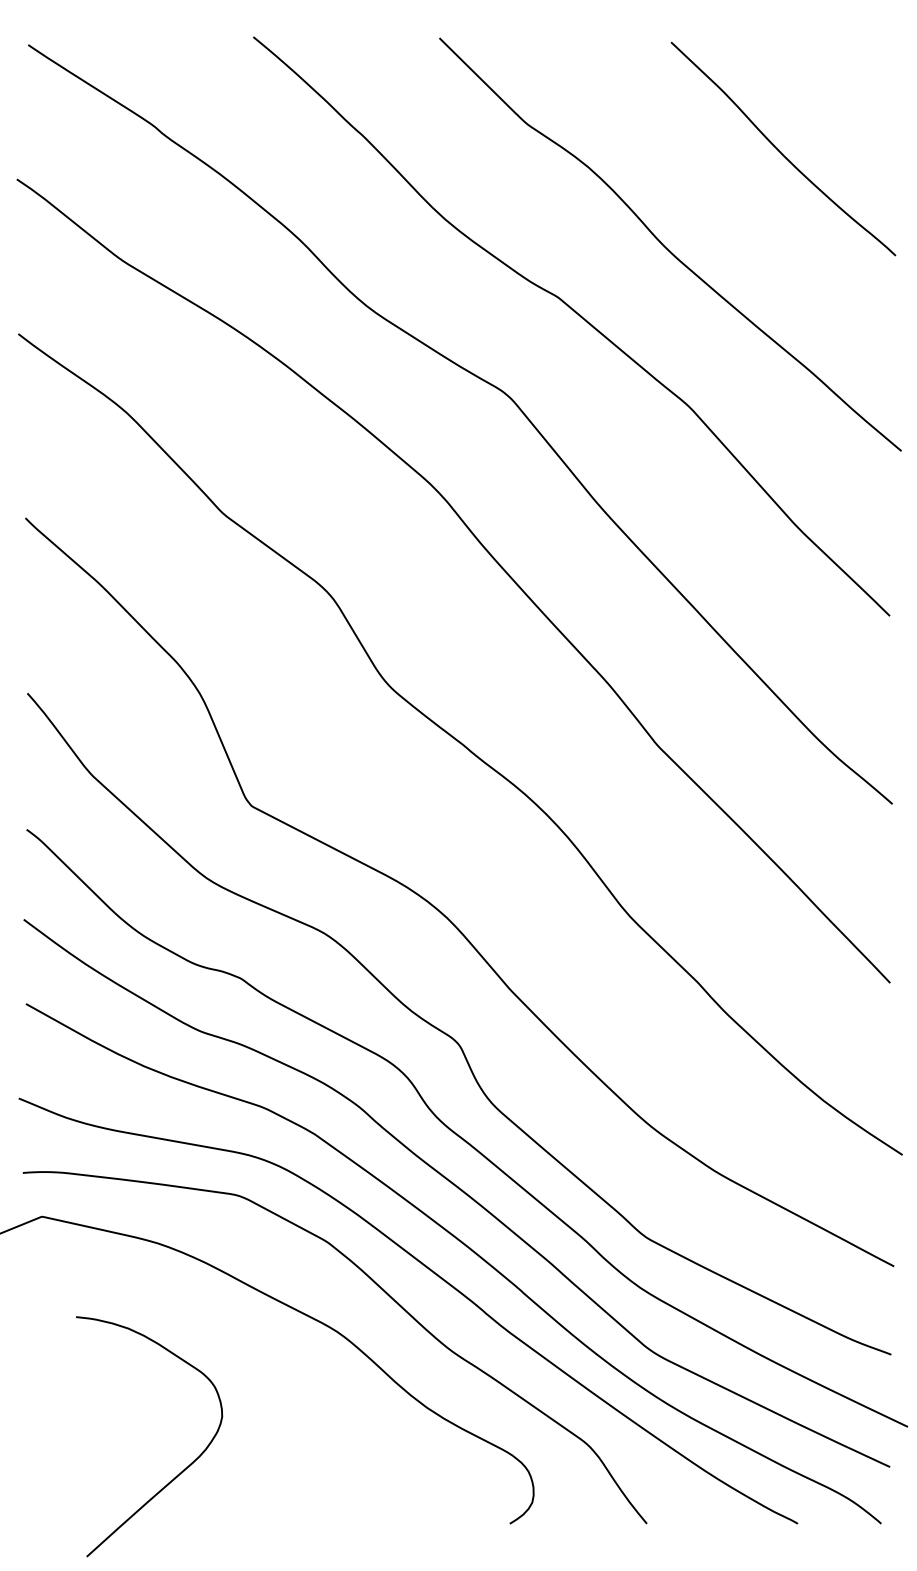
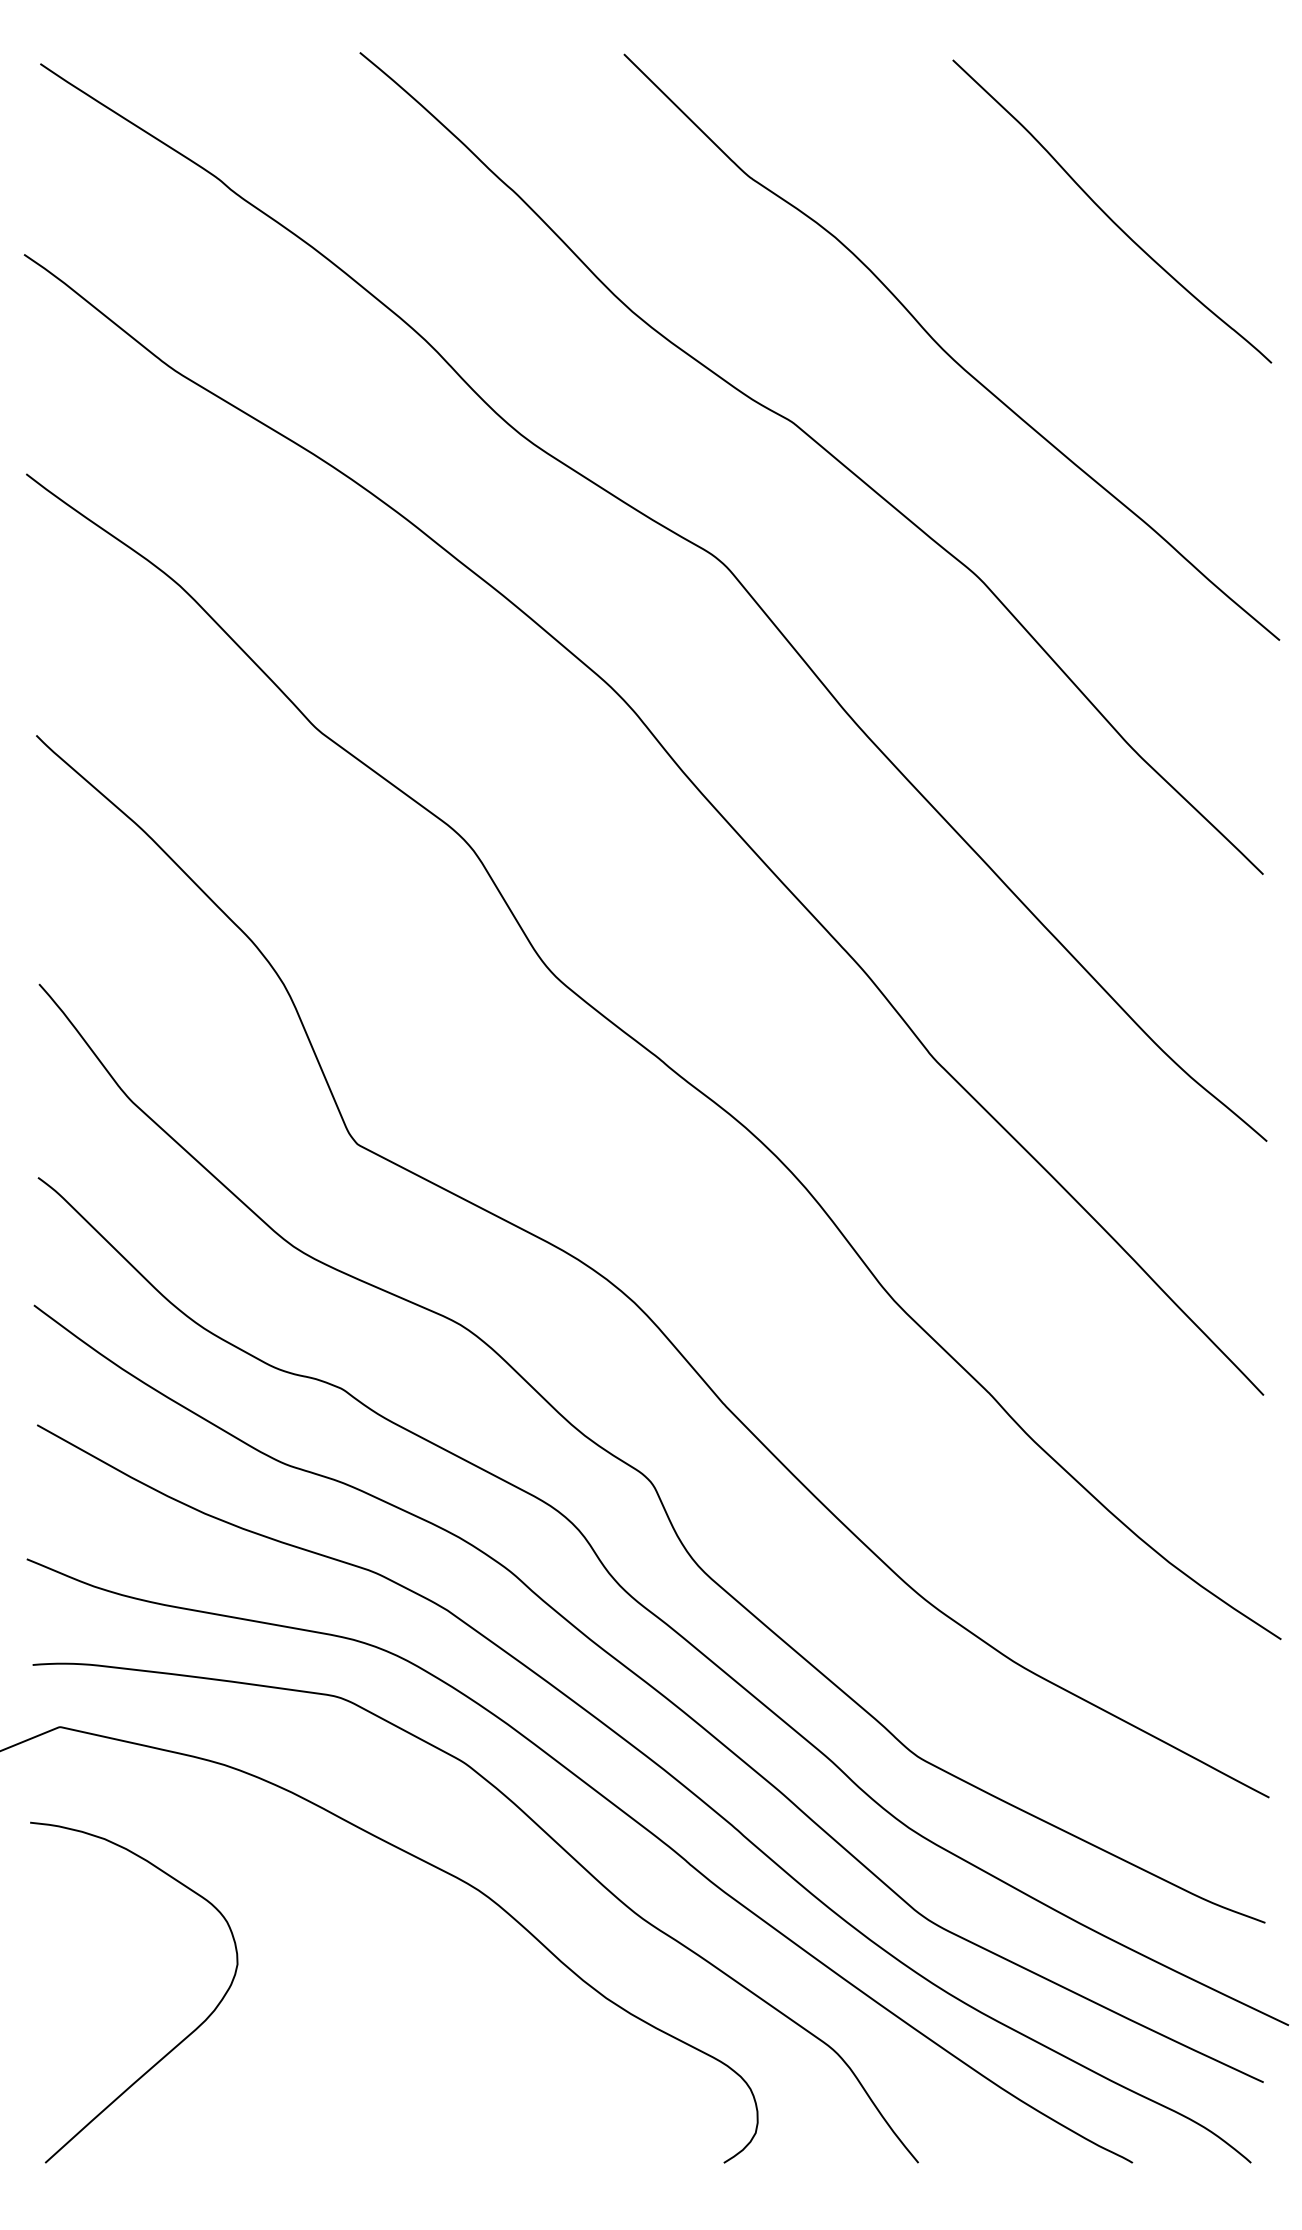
curve: (177, 1474) -> (174, 2046), moved

